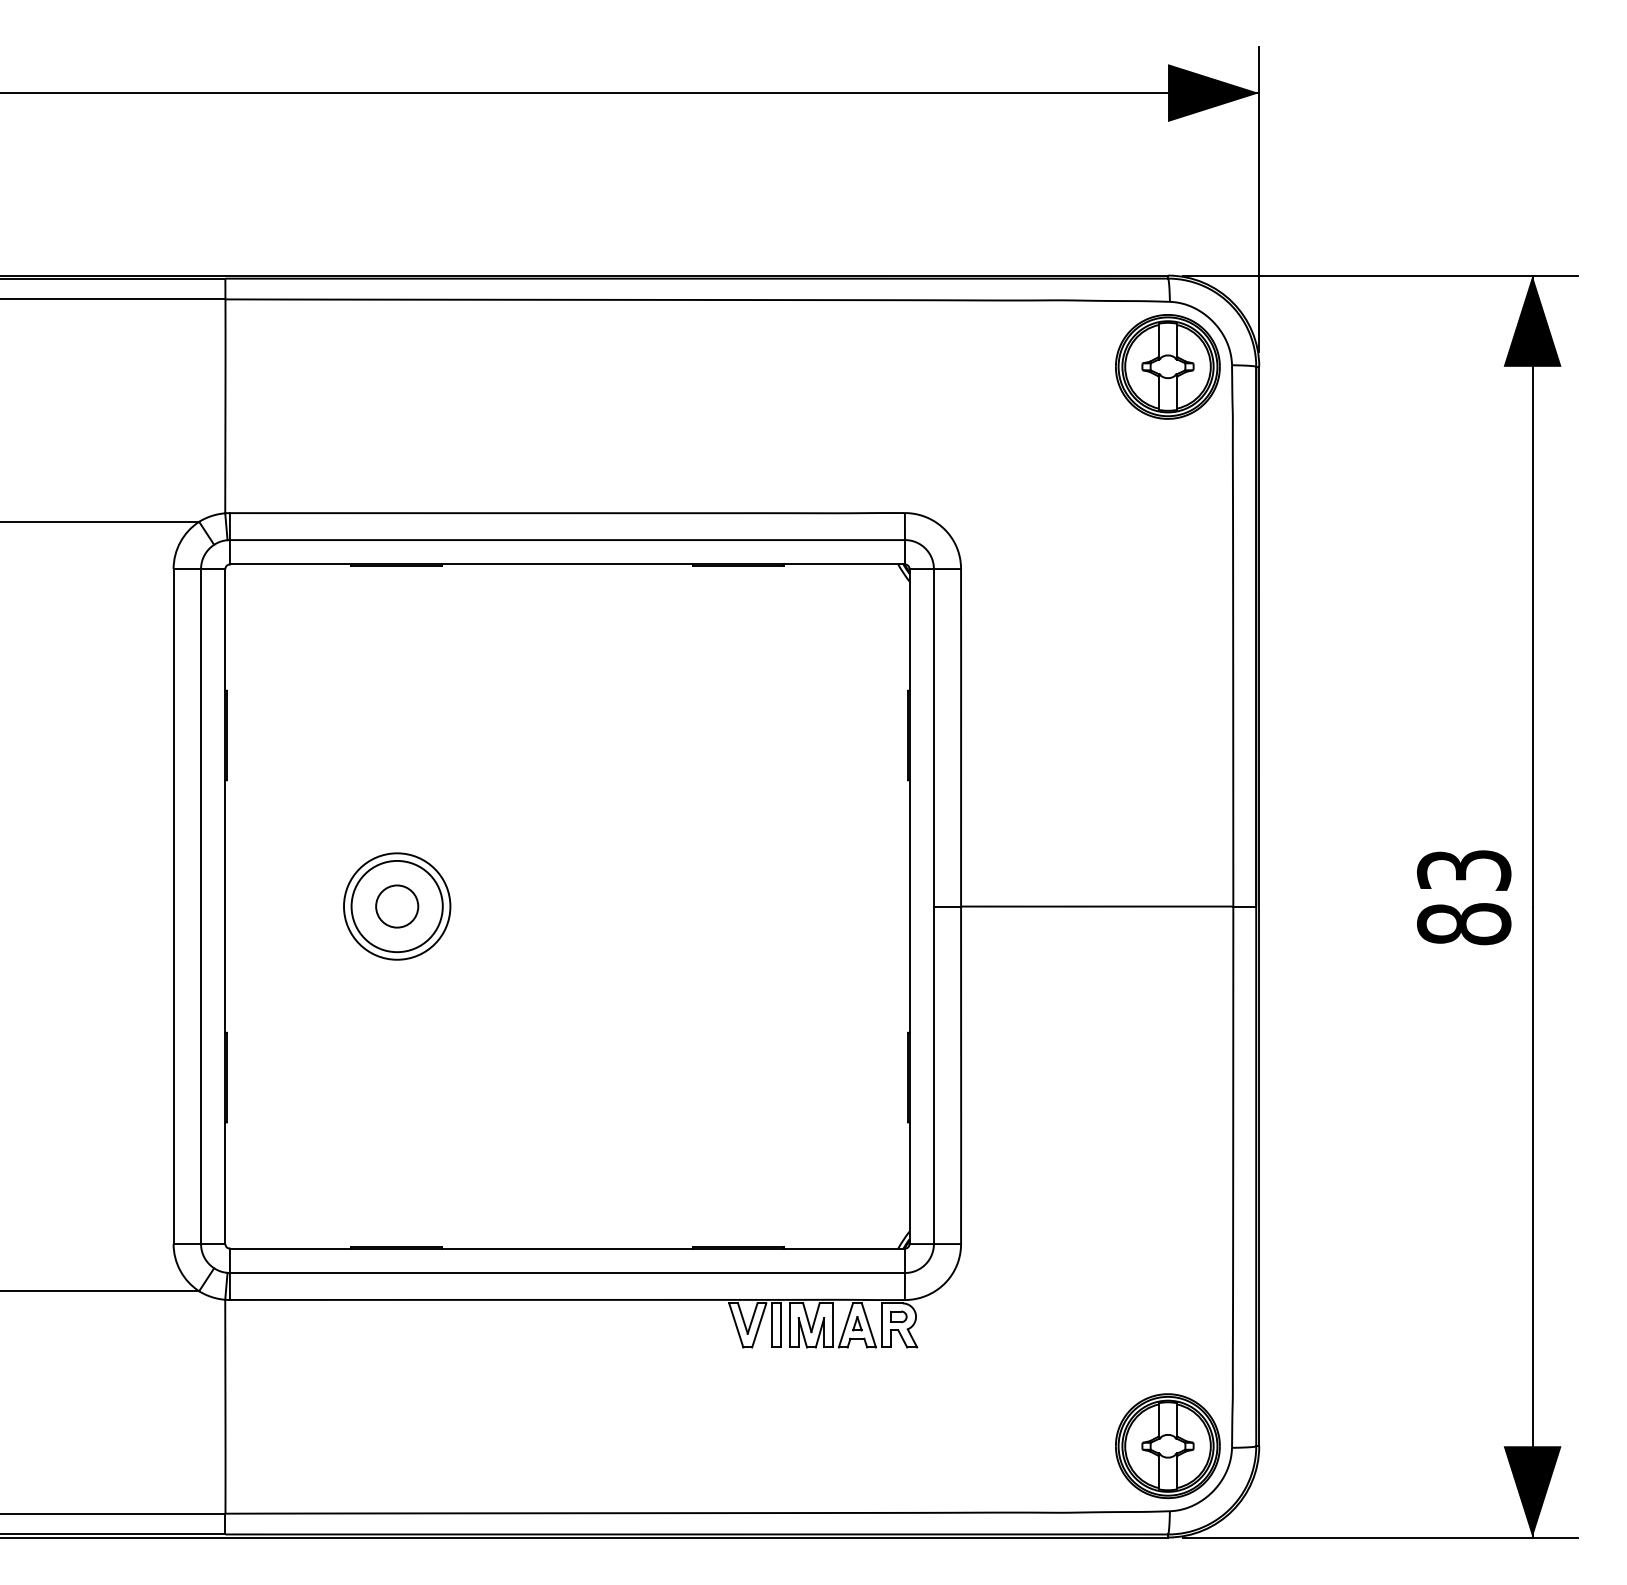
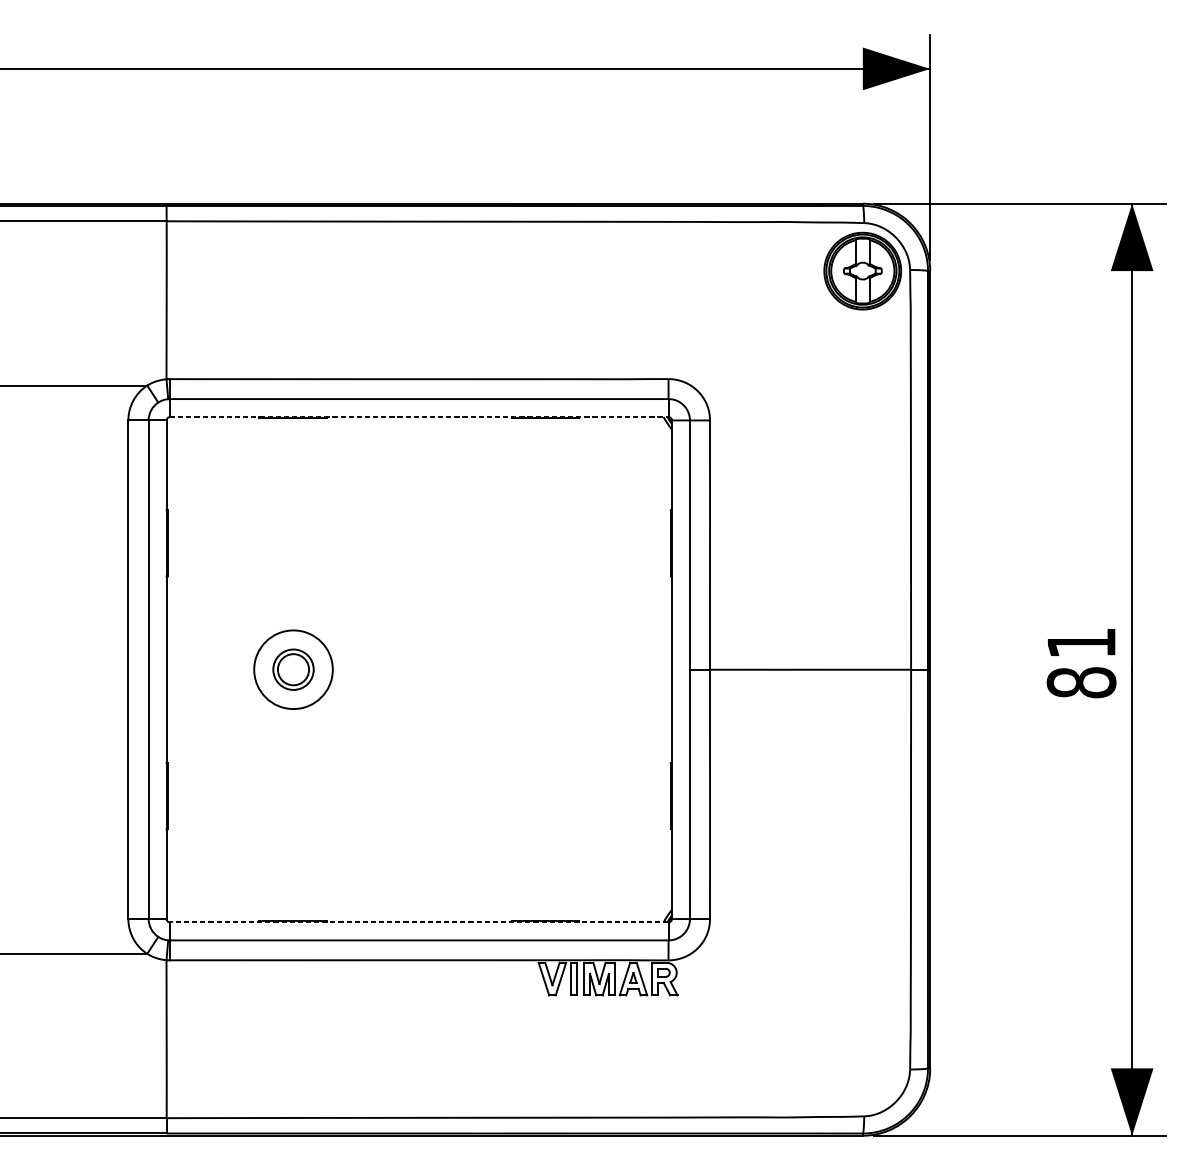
line: (567, 564) -> (419, 417), solid -> dashed
text: (1464, 870) -> (1081, 643), 83 -> 81
circle: (396, 906) -> (293, 669), size x0.6
line: (567, 1248) -> (419, 922), solid -> dashed
part: (1167, 1445) -> (862, 1067), removed

